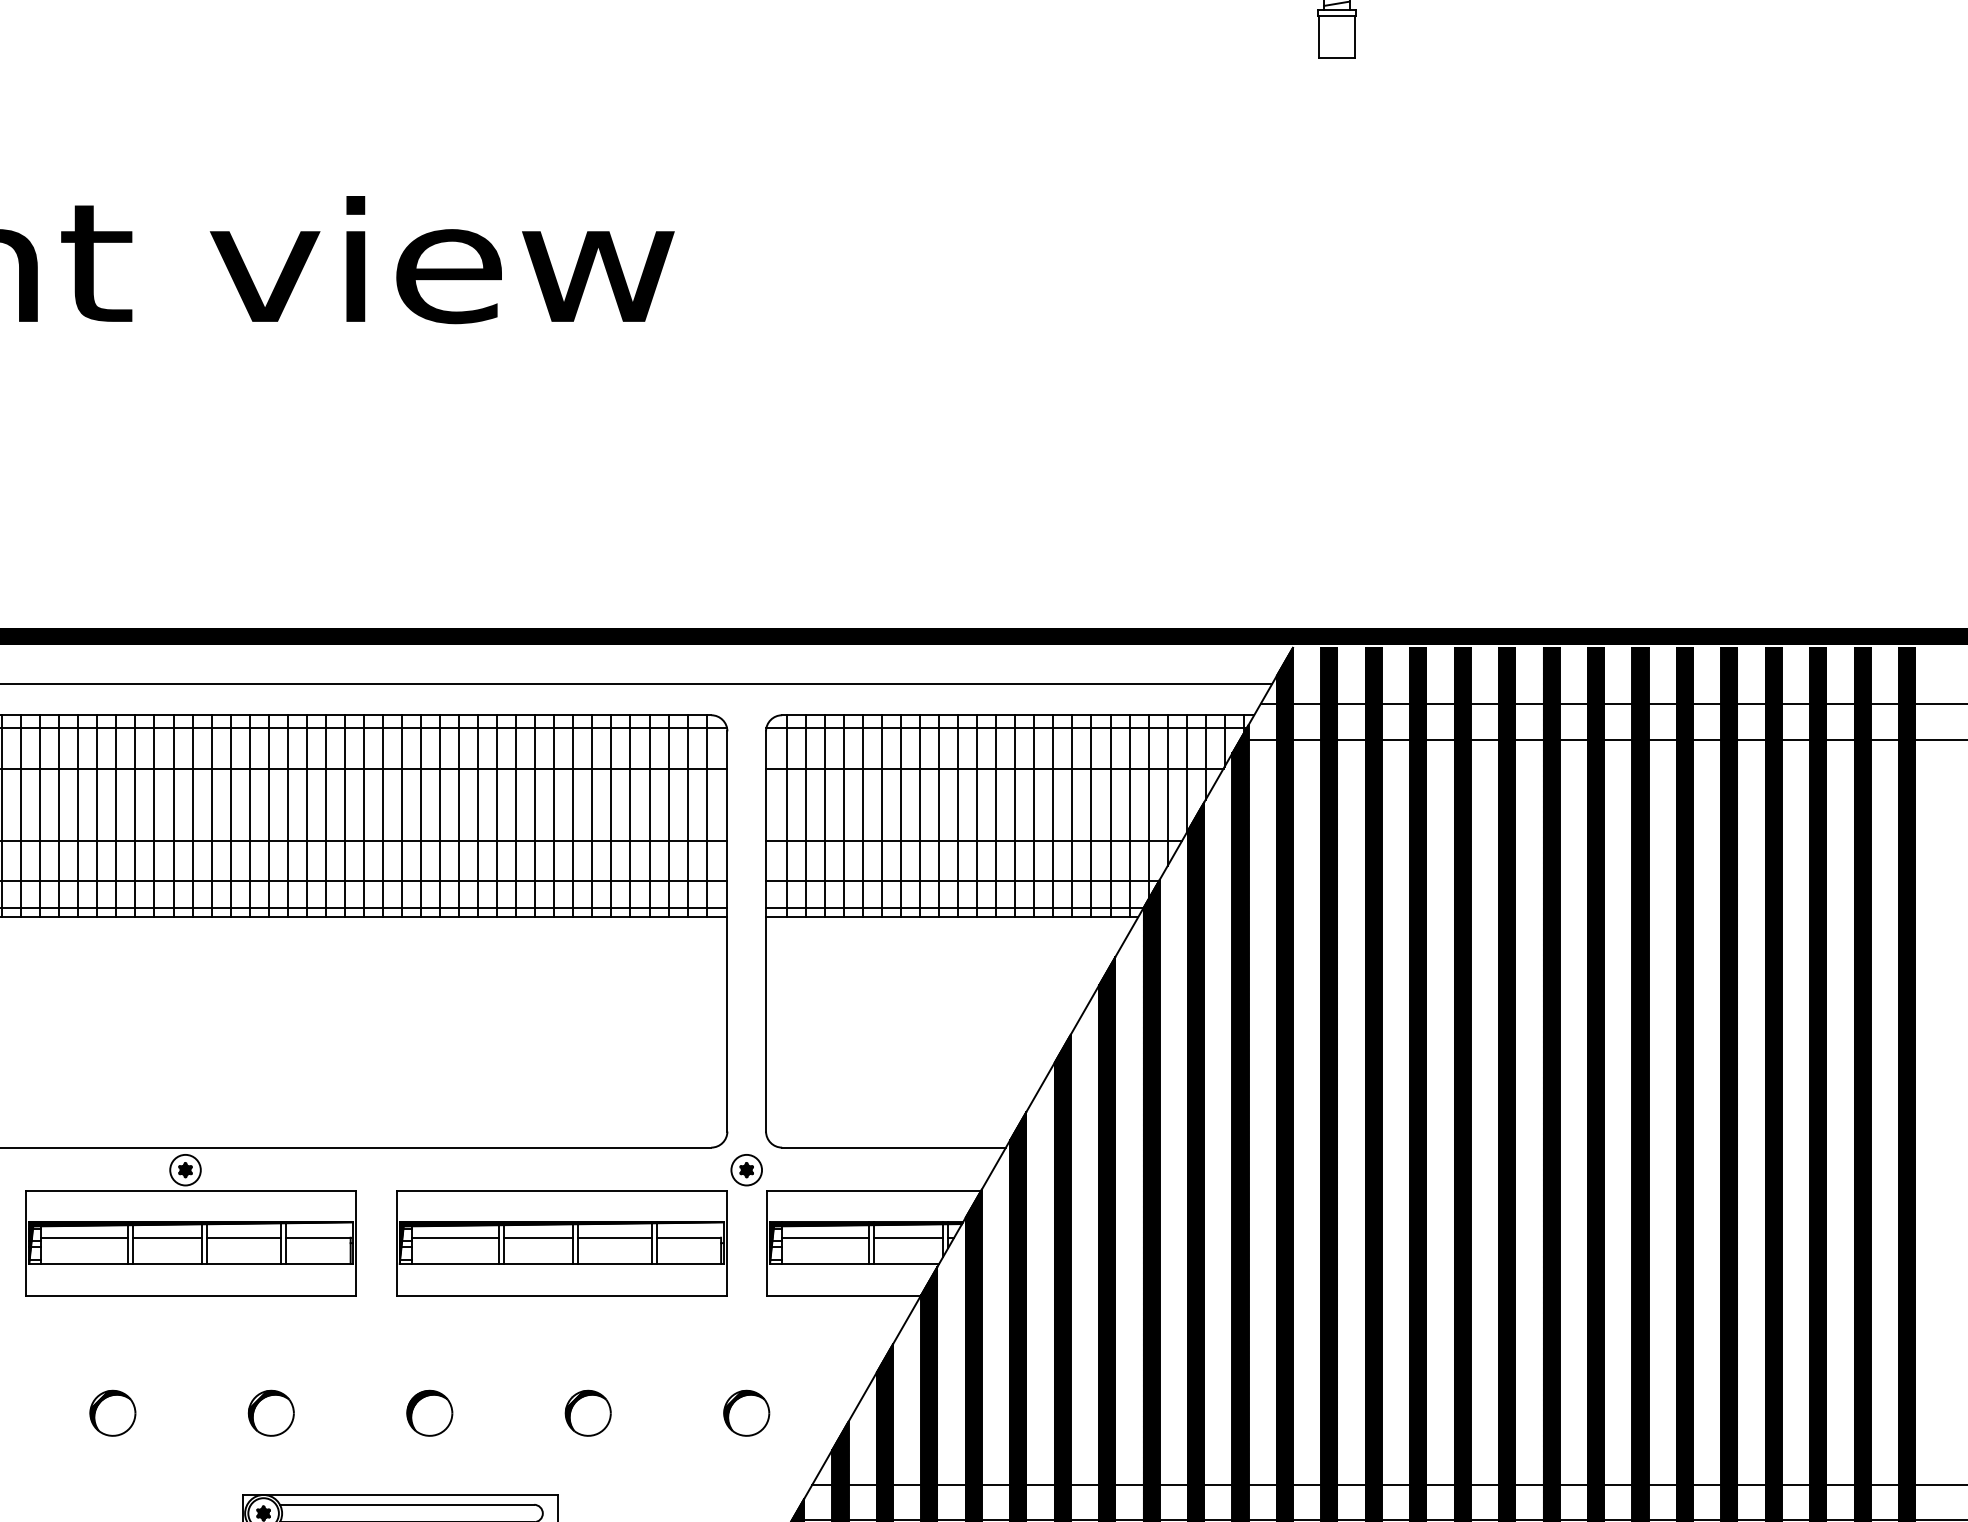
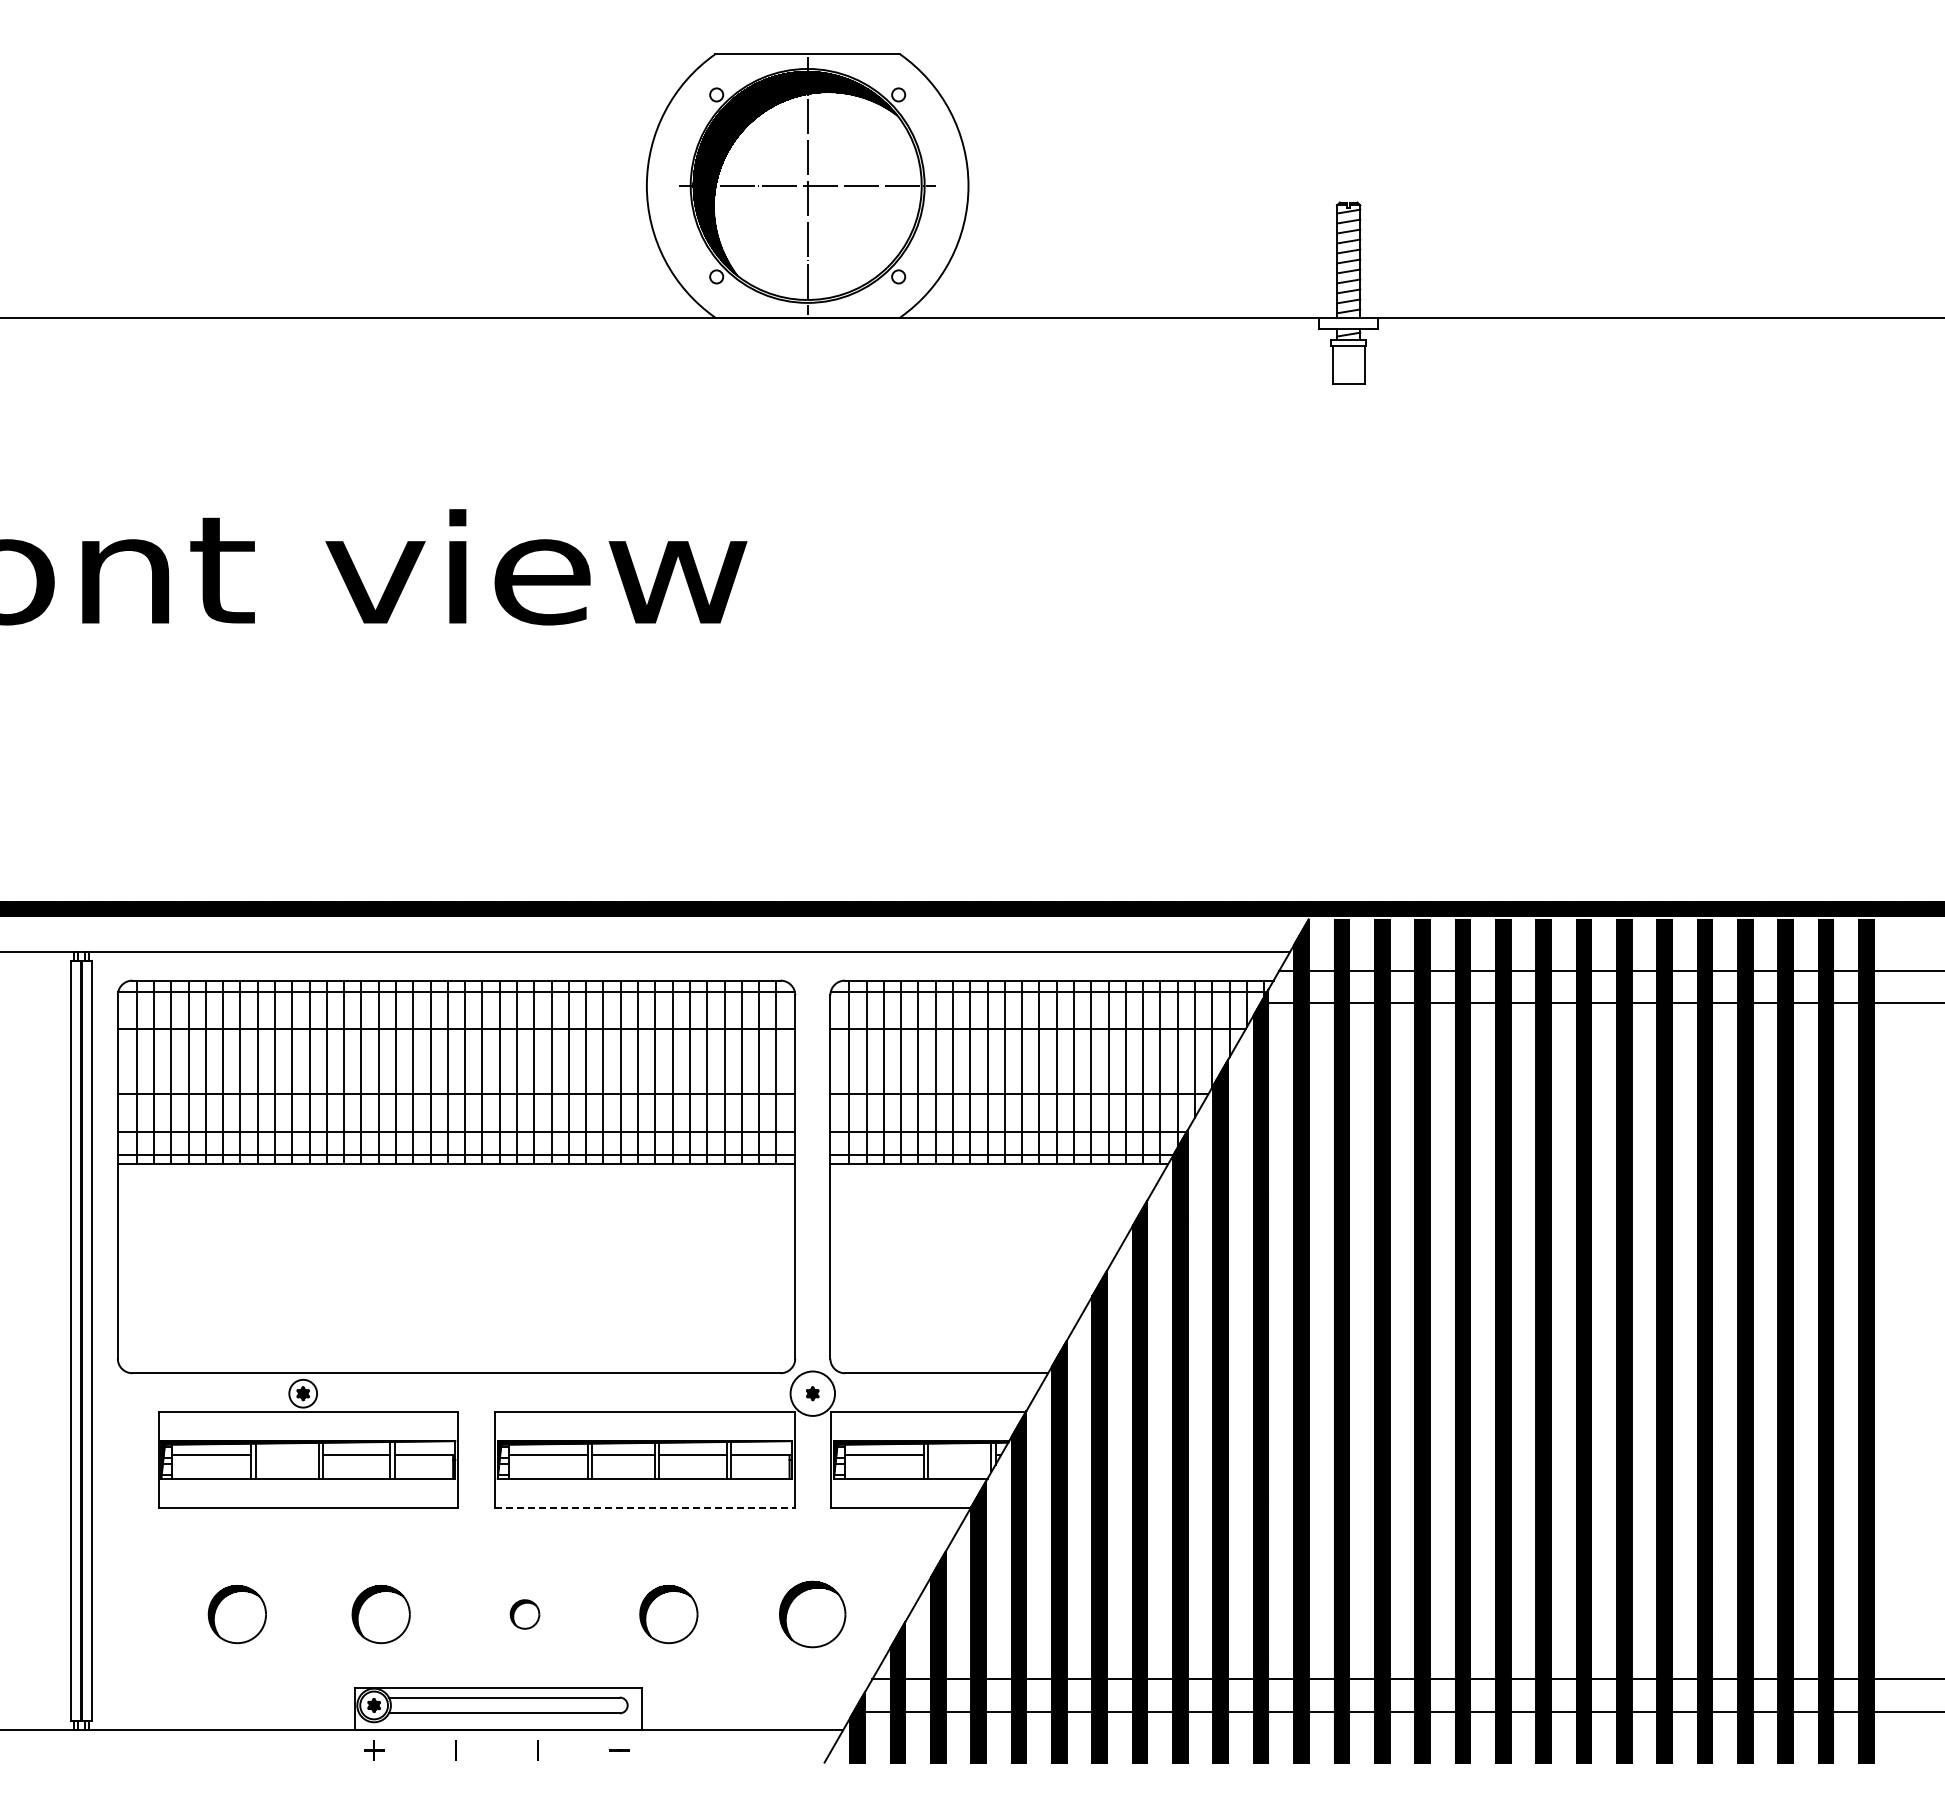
circle: (746, 1169) -> (812, 1393), size x1.6
line: (167, 1238) -> (286, 1455), removed
line: (908, 1238) -> (959, 1455), removed
line: (561, 1295) -> (644, 1507), solid -> dashed
part: (112, 1413) -> (236, 1614), size x1.4
part: (270, 1413) -> (380, 1614), size x1.4
part: (429, 1413) -> (524, 1614), size x0.7
part: (587, 1413) -> (668, 1614), size x1.4
part: (746, 1413) -> (812, 1614), size x1.6

